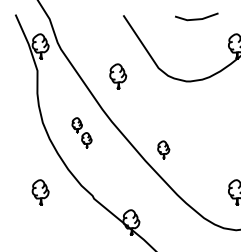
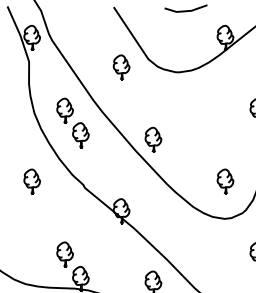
part: (118, 76) -> (121, 67), moved
part: (81, 132) -> (72, 122), size x1.67
part: (163, 149) -> (153, 139), size x1.43

